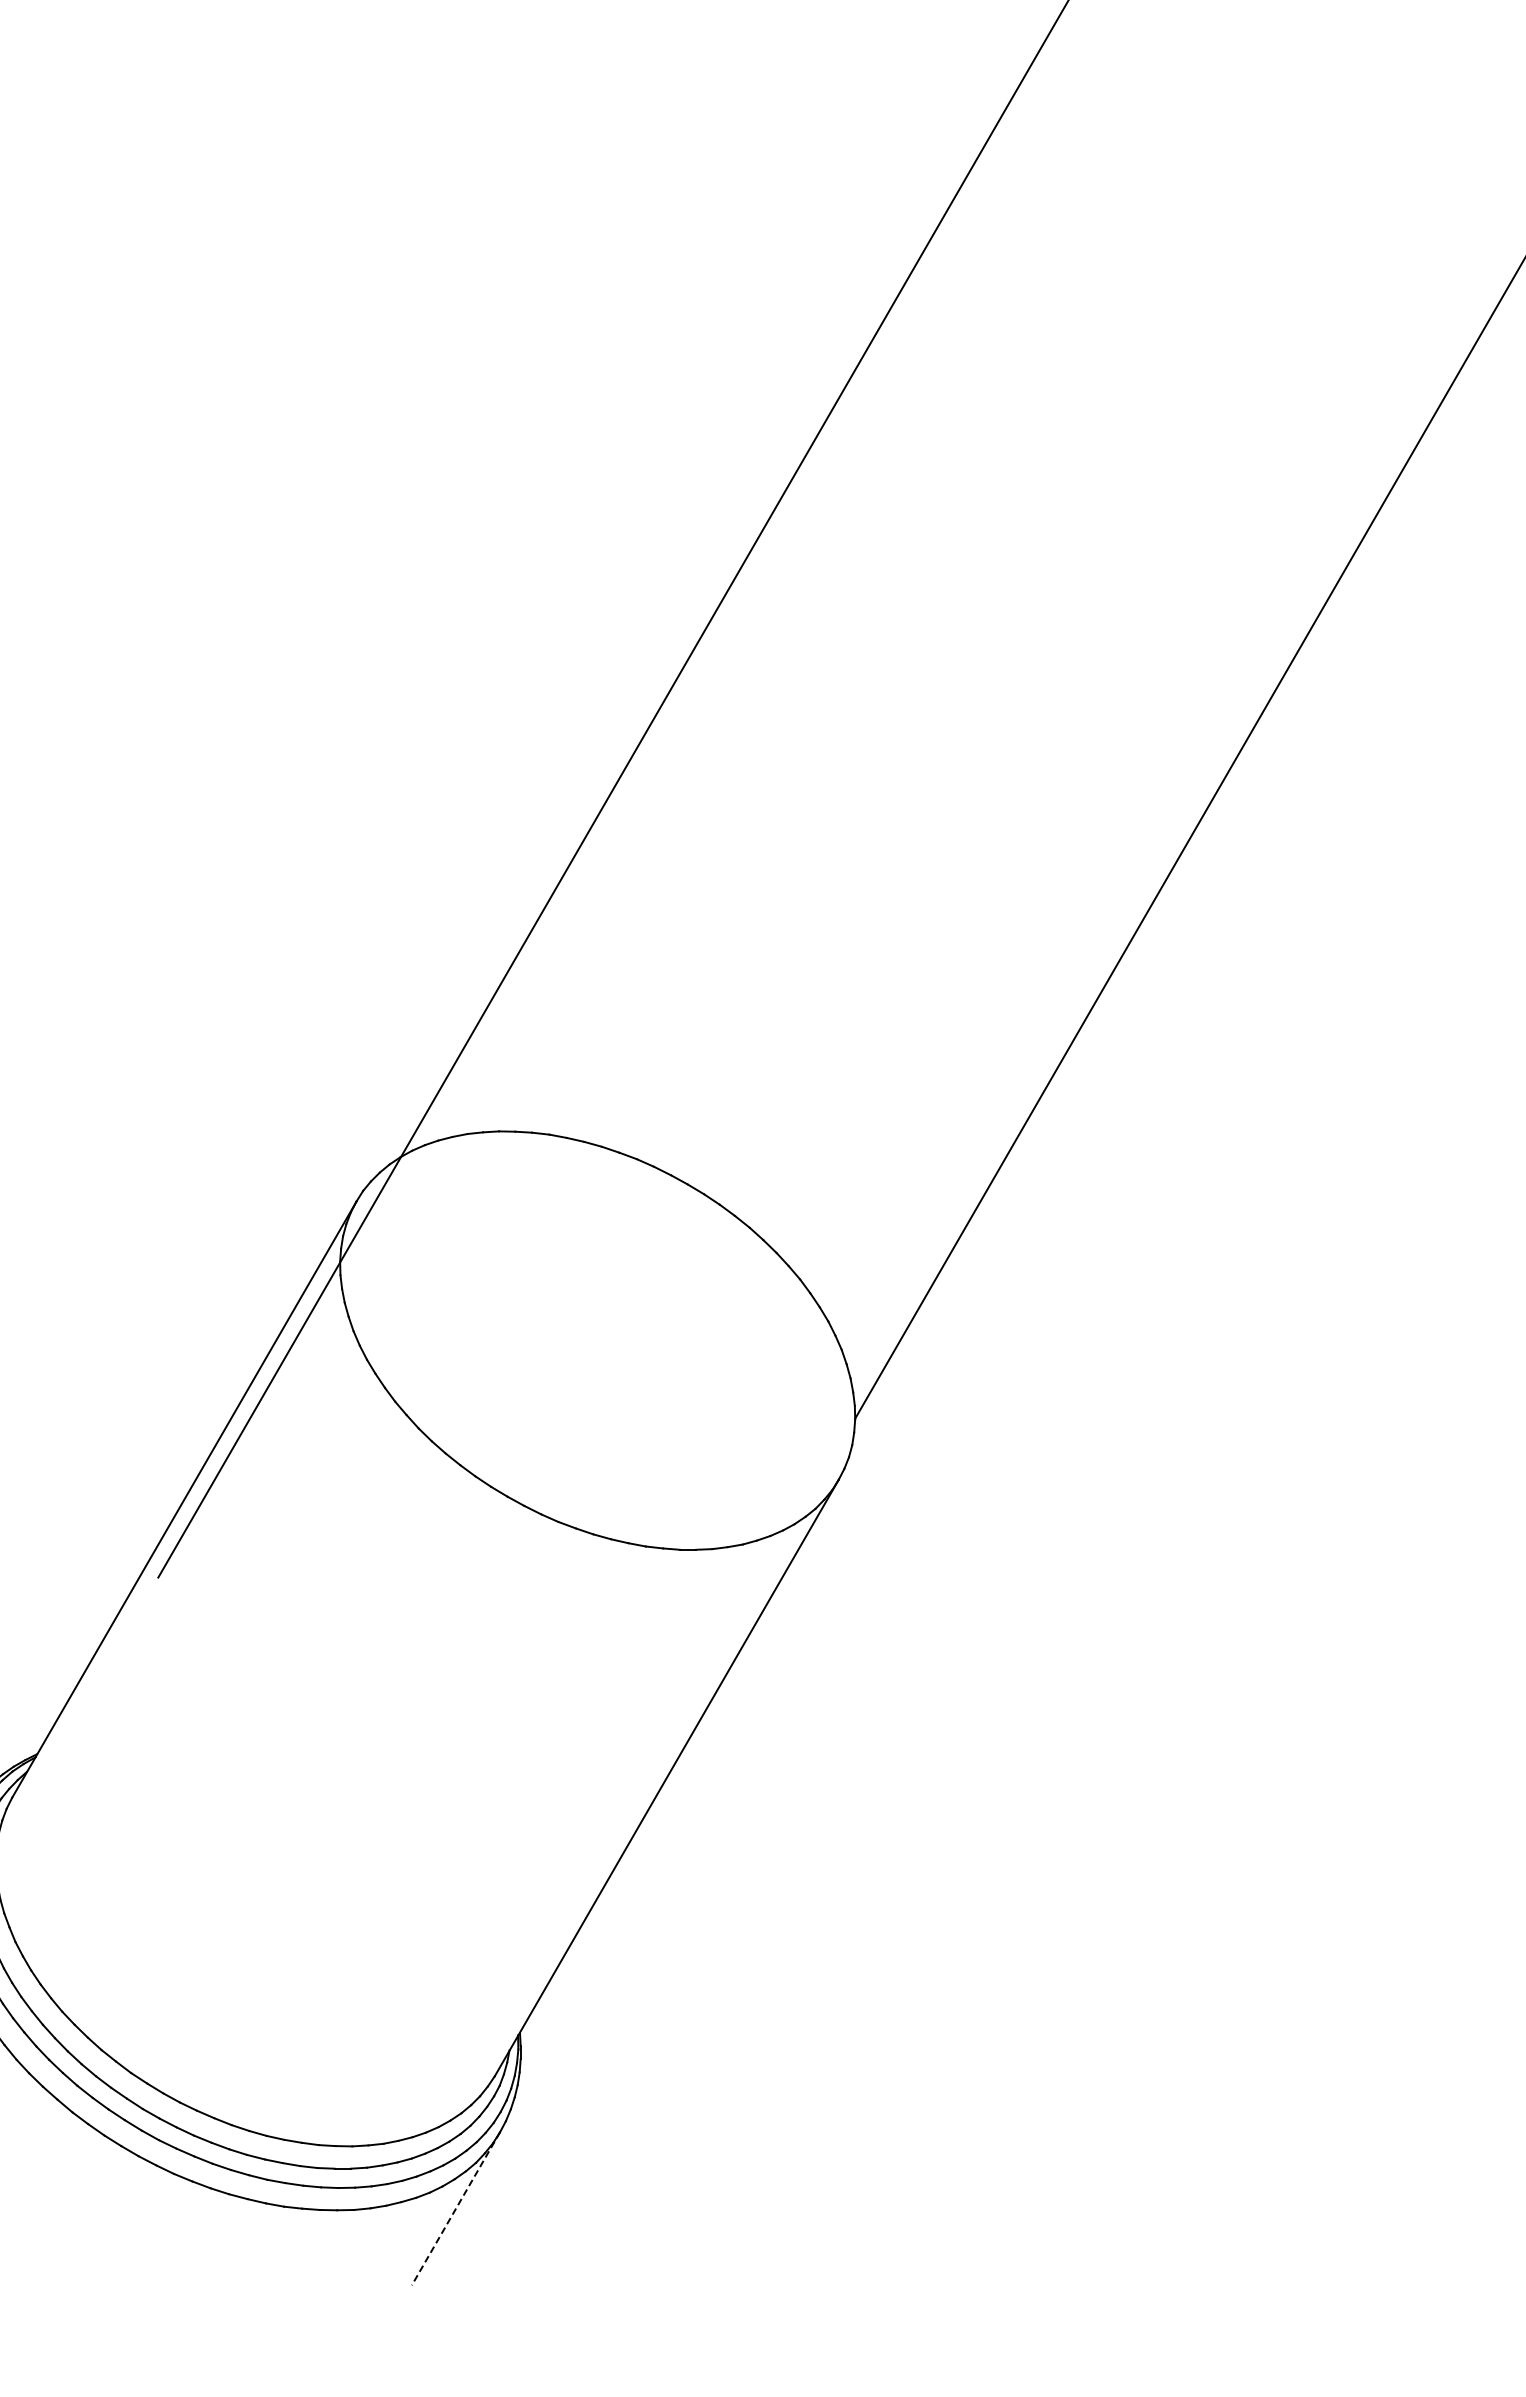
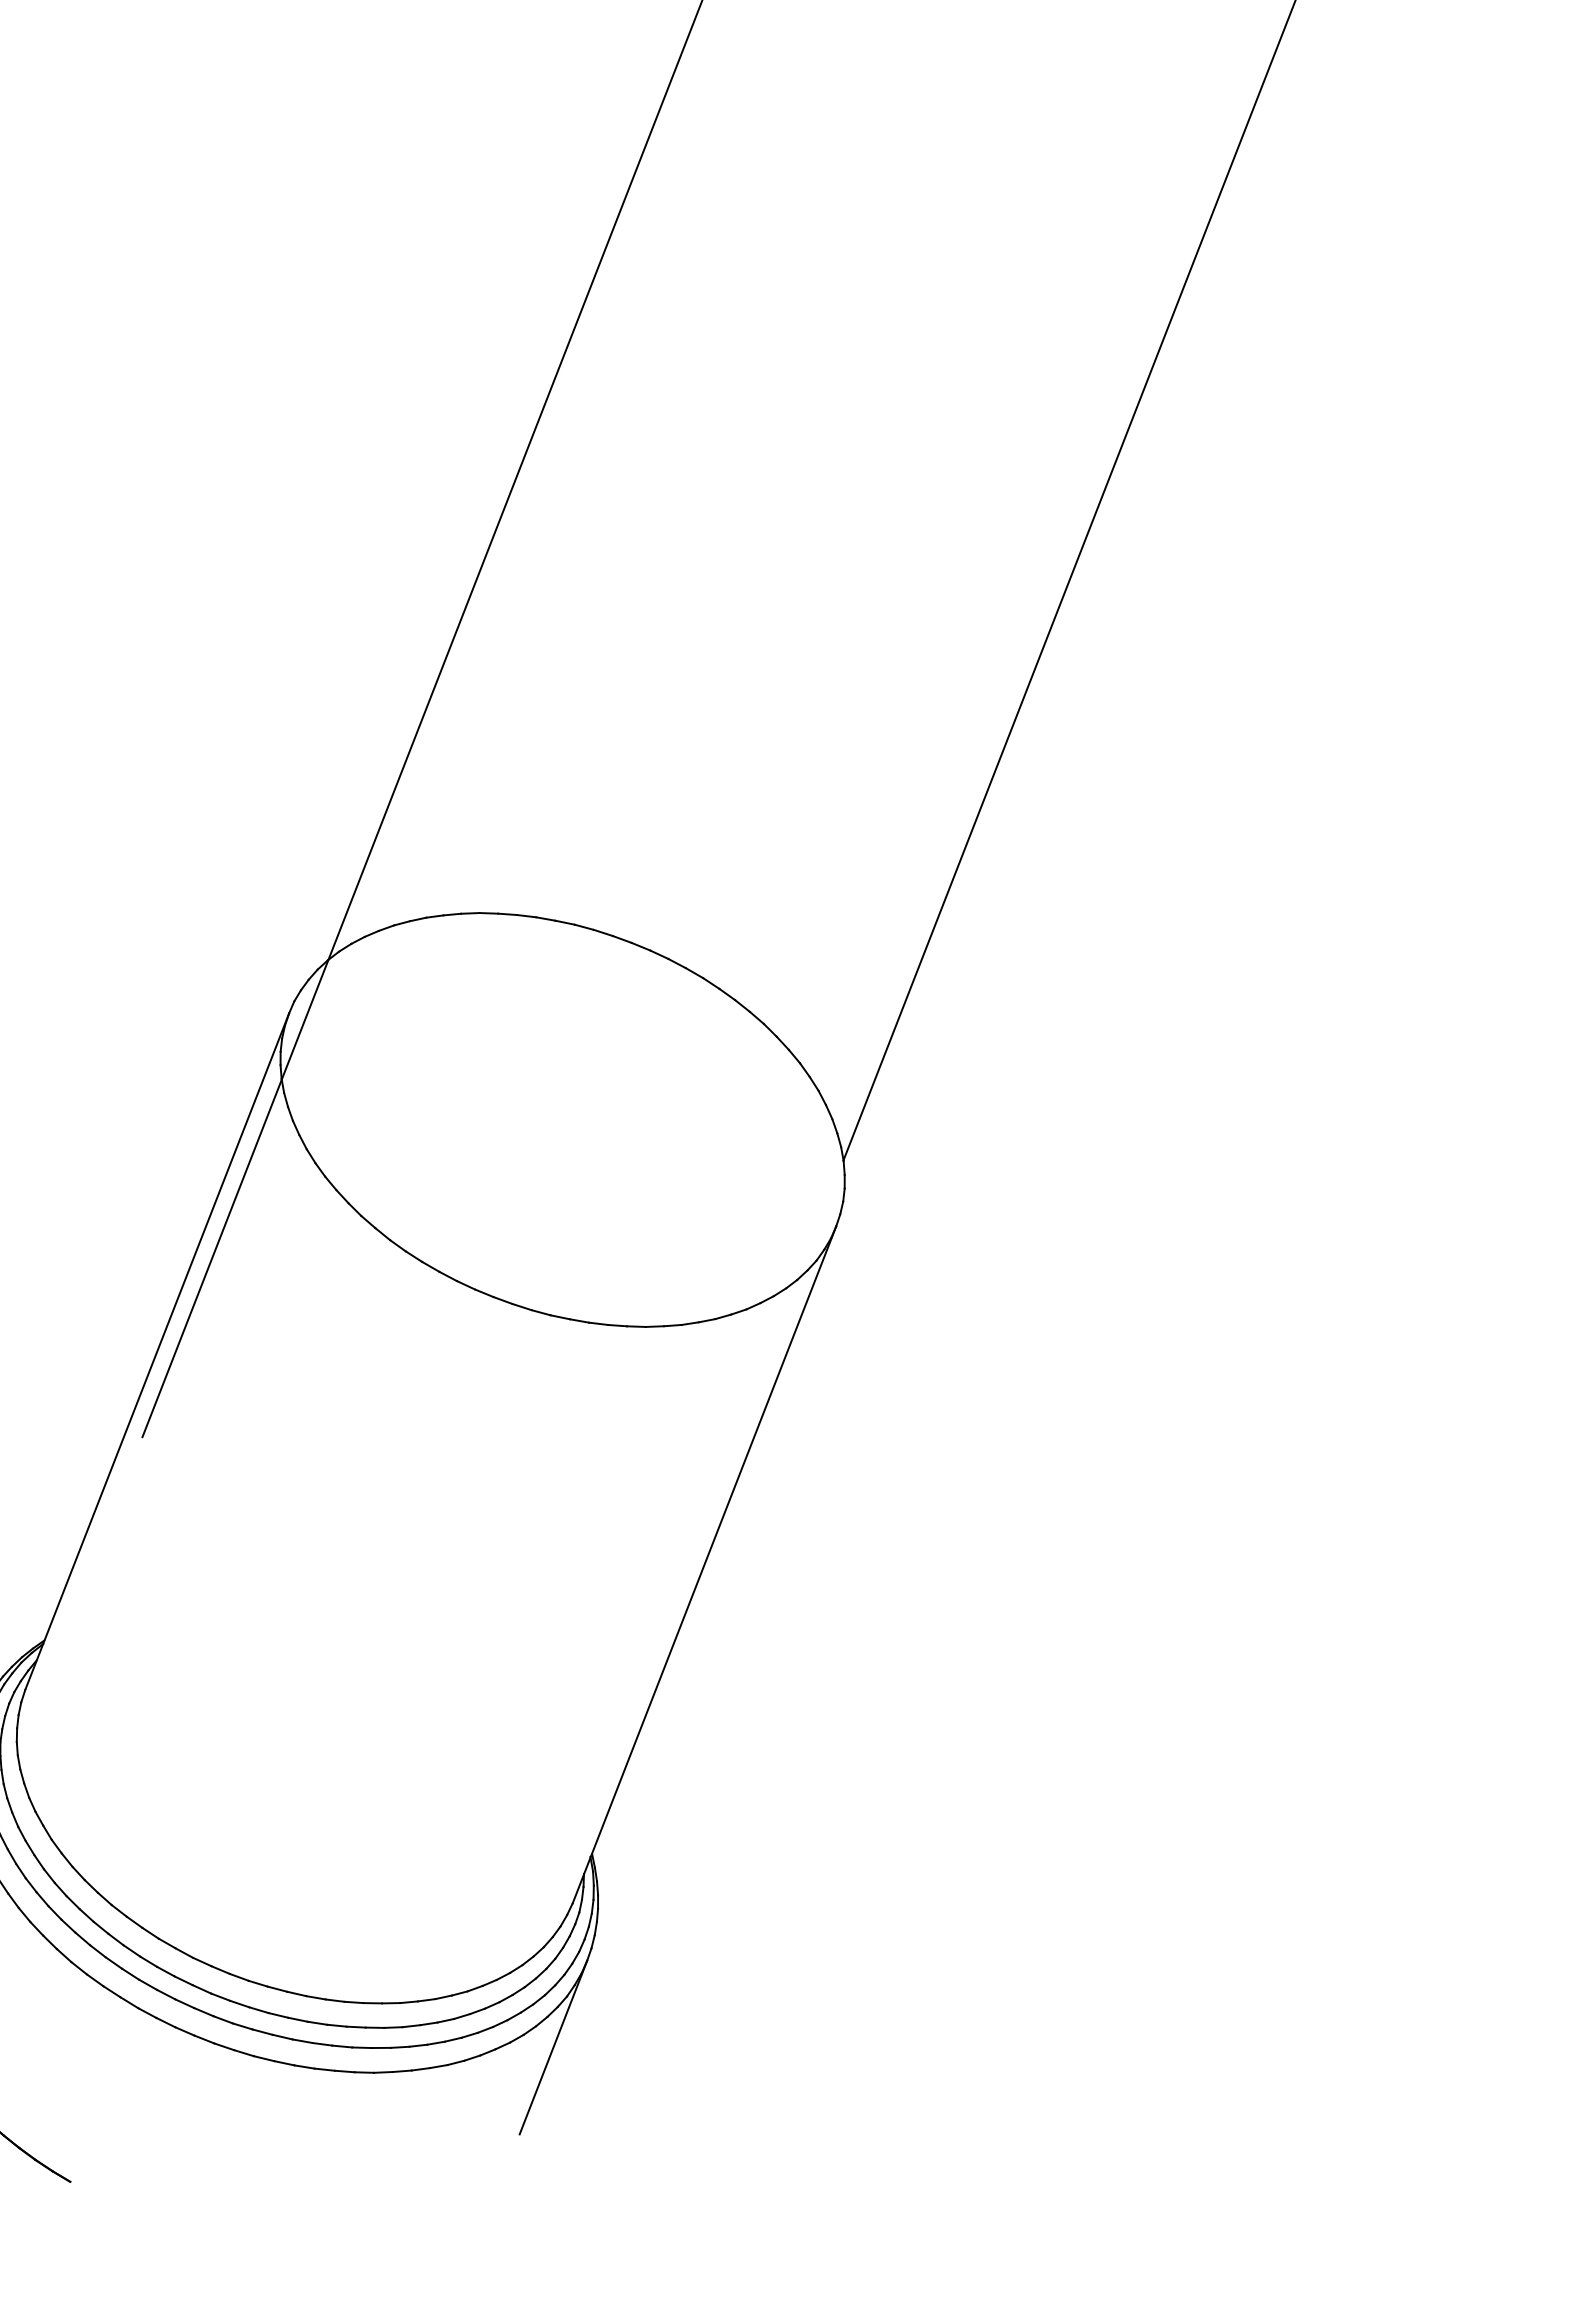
line: (455, 2209) -> (553, 2048), dashed -> solid

